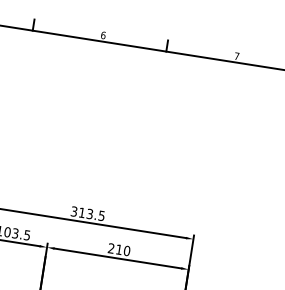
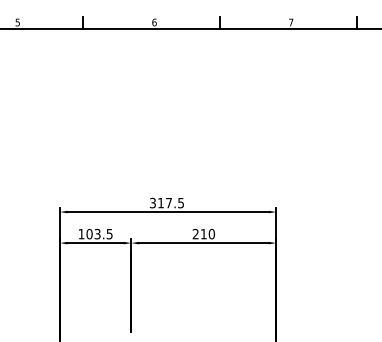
text: (89, 213) -> (168, 202), 313.5 -> 317.5

